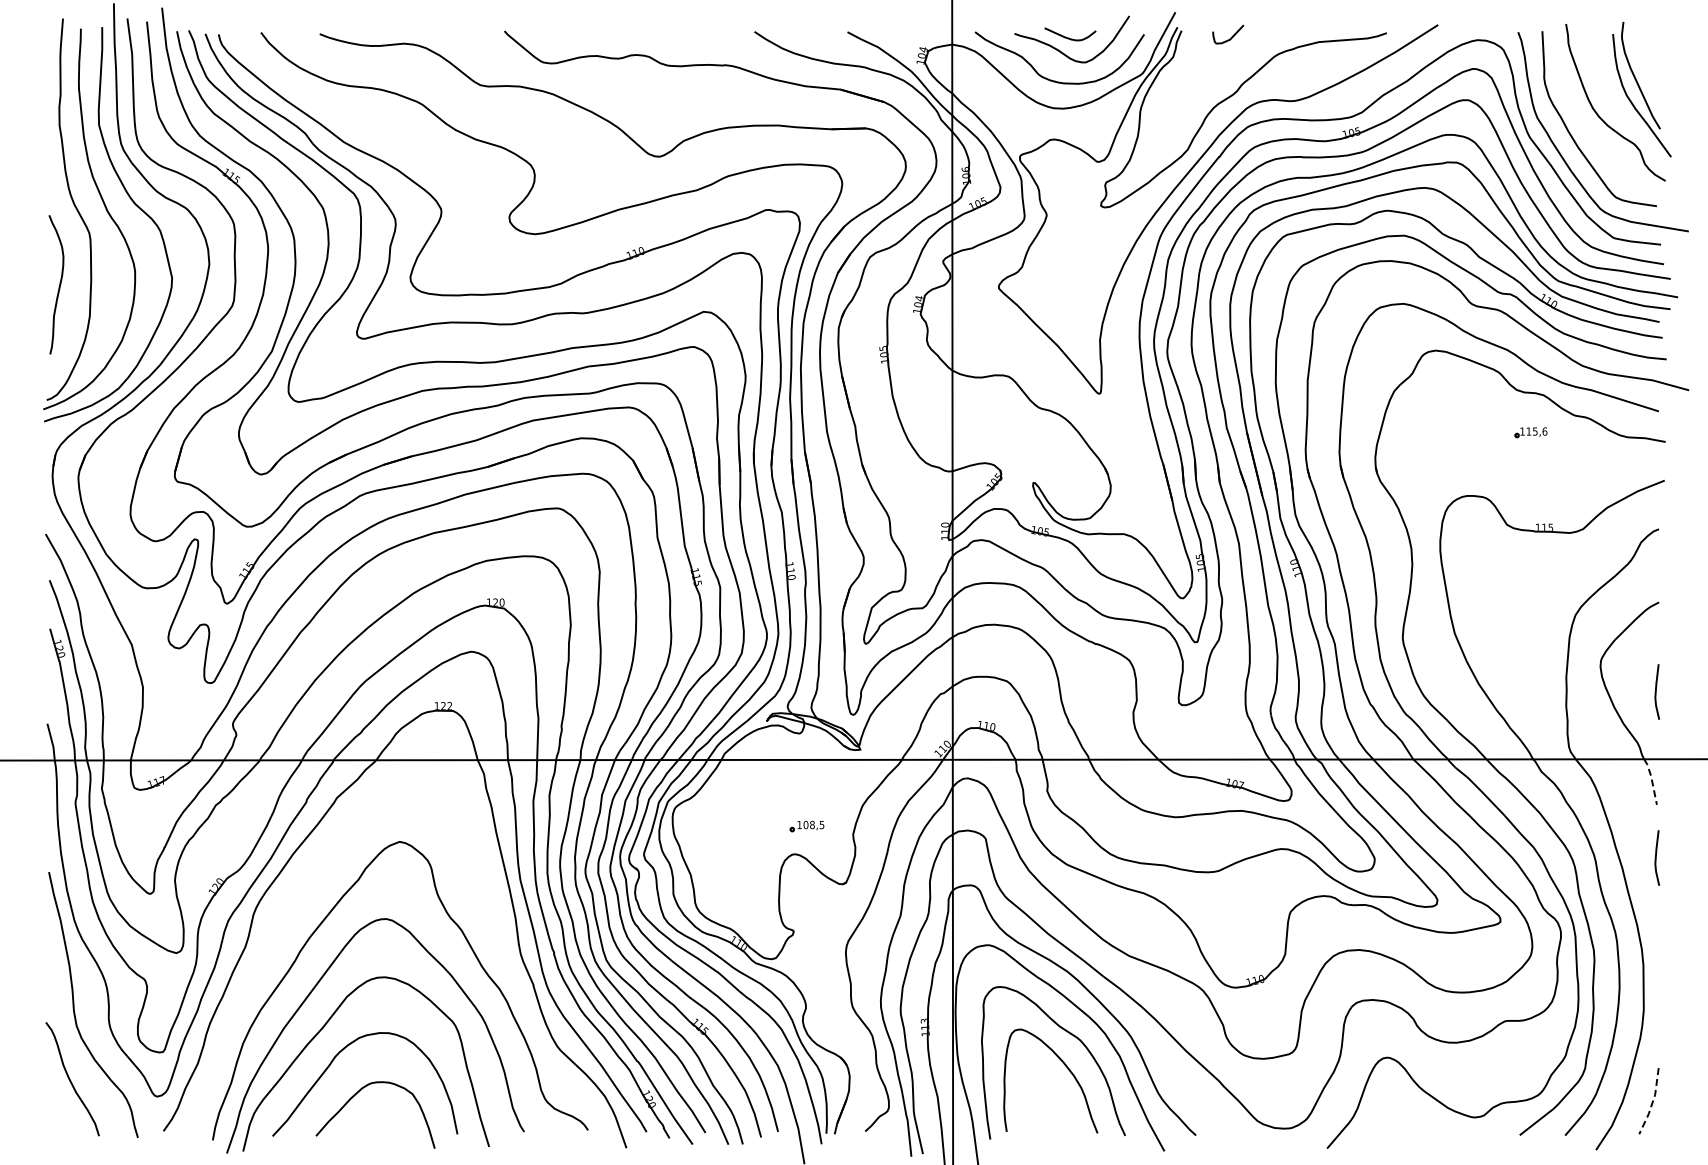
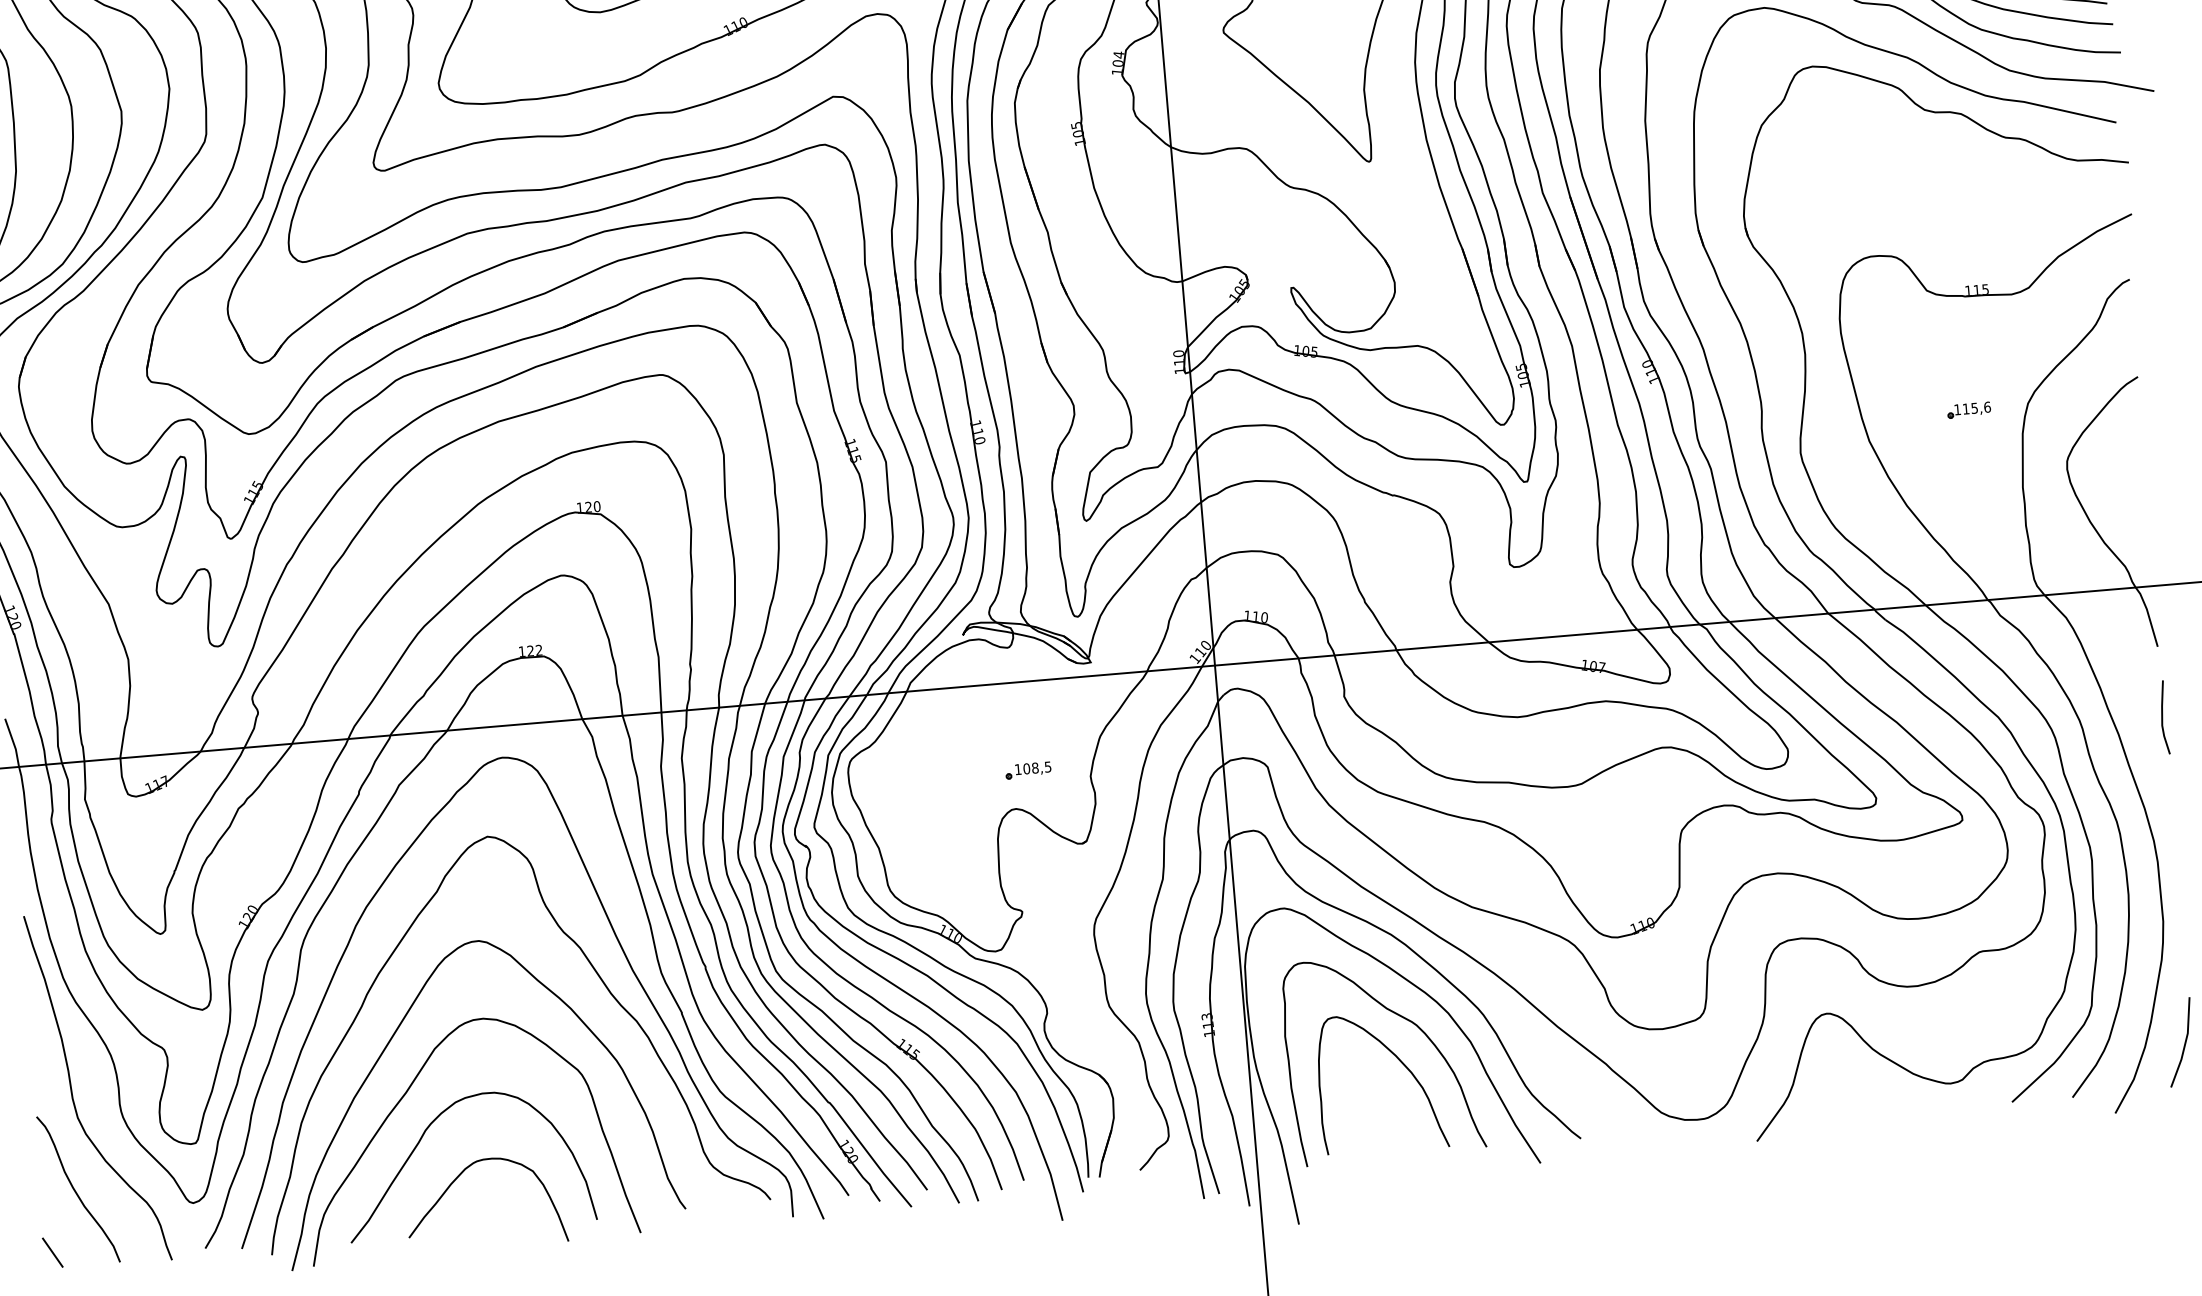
part: (1530, 432) -> (1968, 410), moved
line: (1656, 691) -> (2144, 495), removed
line: (1651, 780) -> (2147, 614), dashed -> solid
curve: (490, 930) -> (618, 944), added
line: (1652, 1102) -> (2185, 1043), dashed -> solid
line: (49, 1124) -> (52, 1252), added

